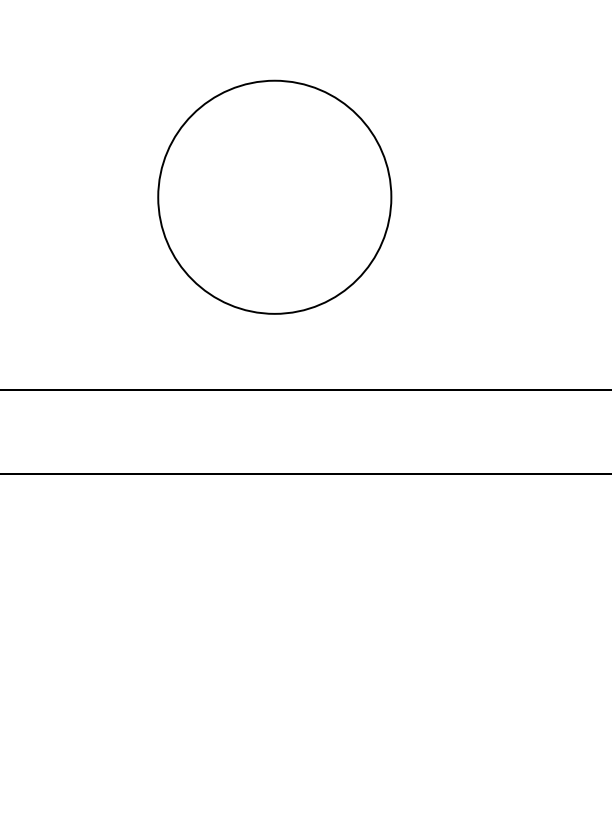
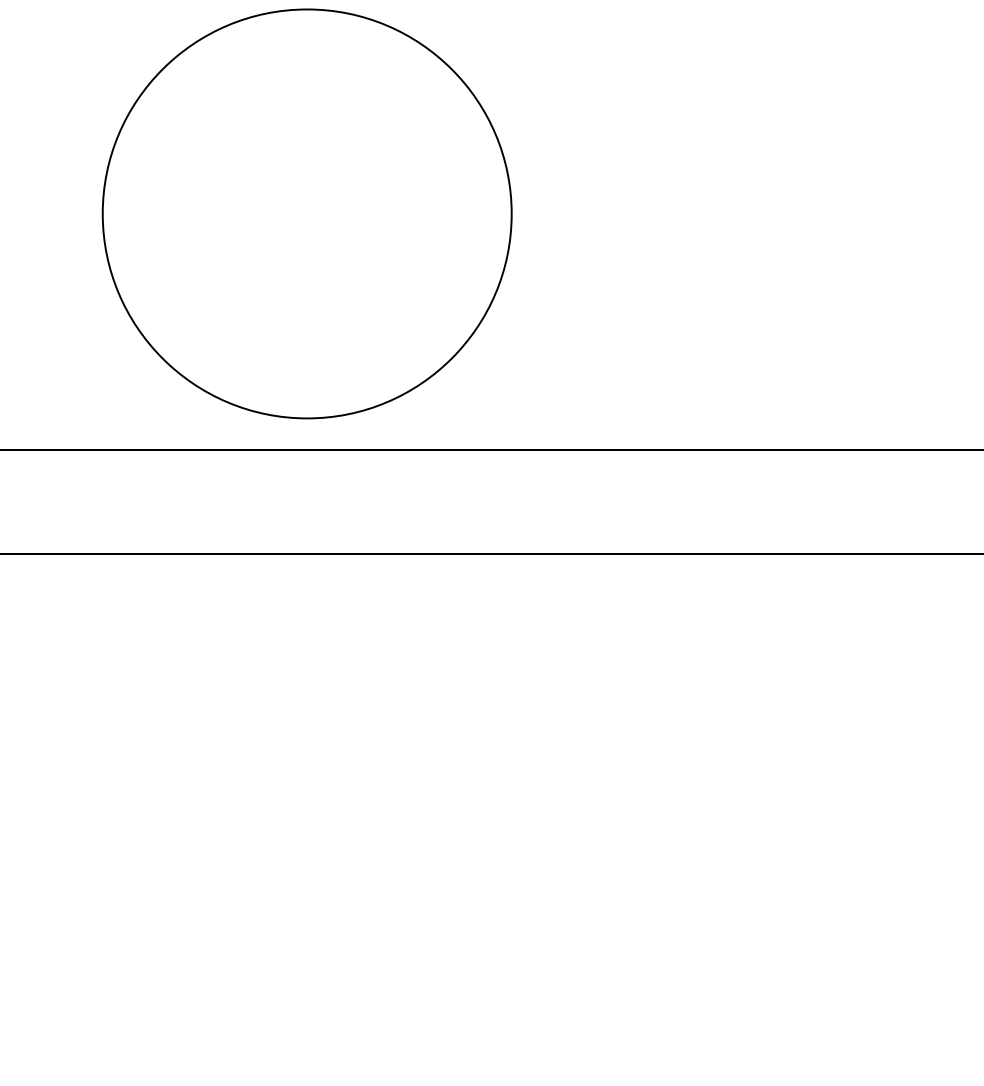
circle: (274, 196) -> (306, 213), size x1.43

